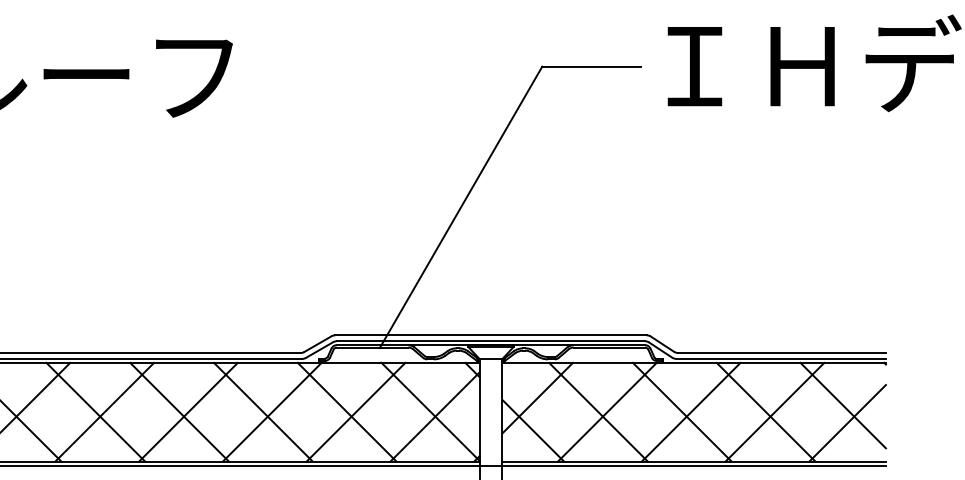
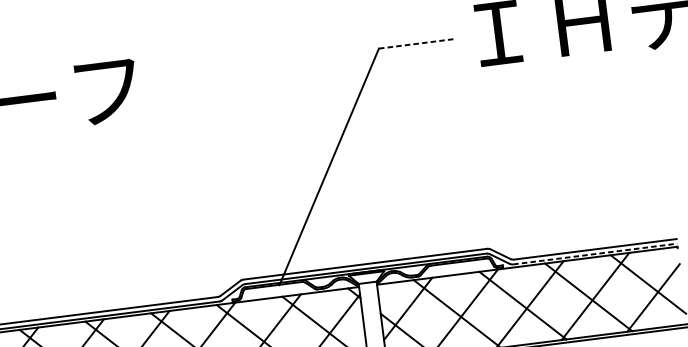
line: (592, 66) -> (418, 43), solid -> dashed
line: (781, 358) -> (595, 253), solid -> dashed

